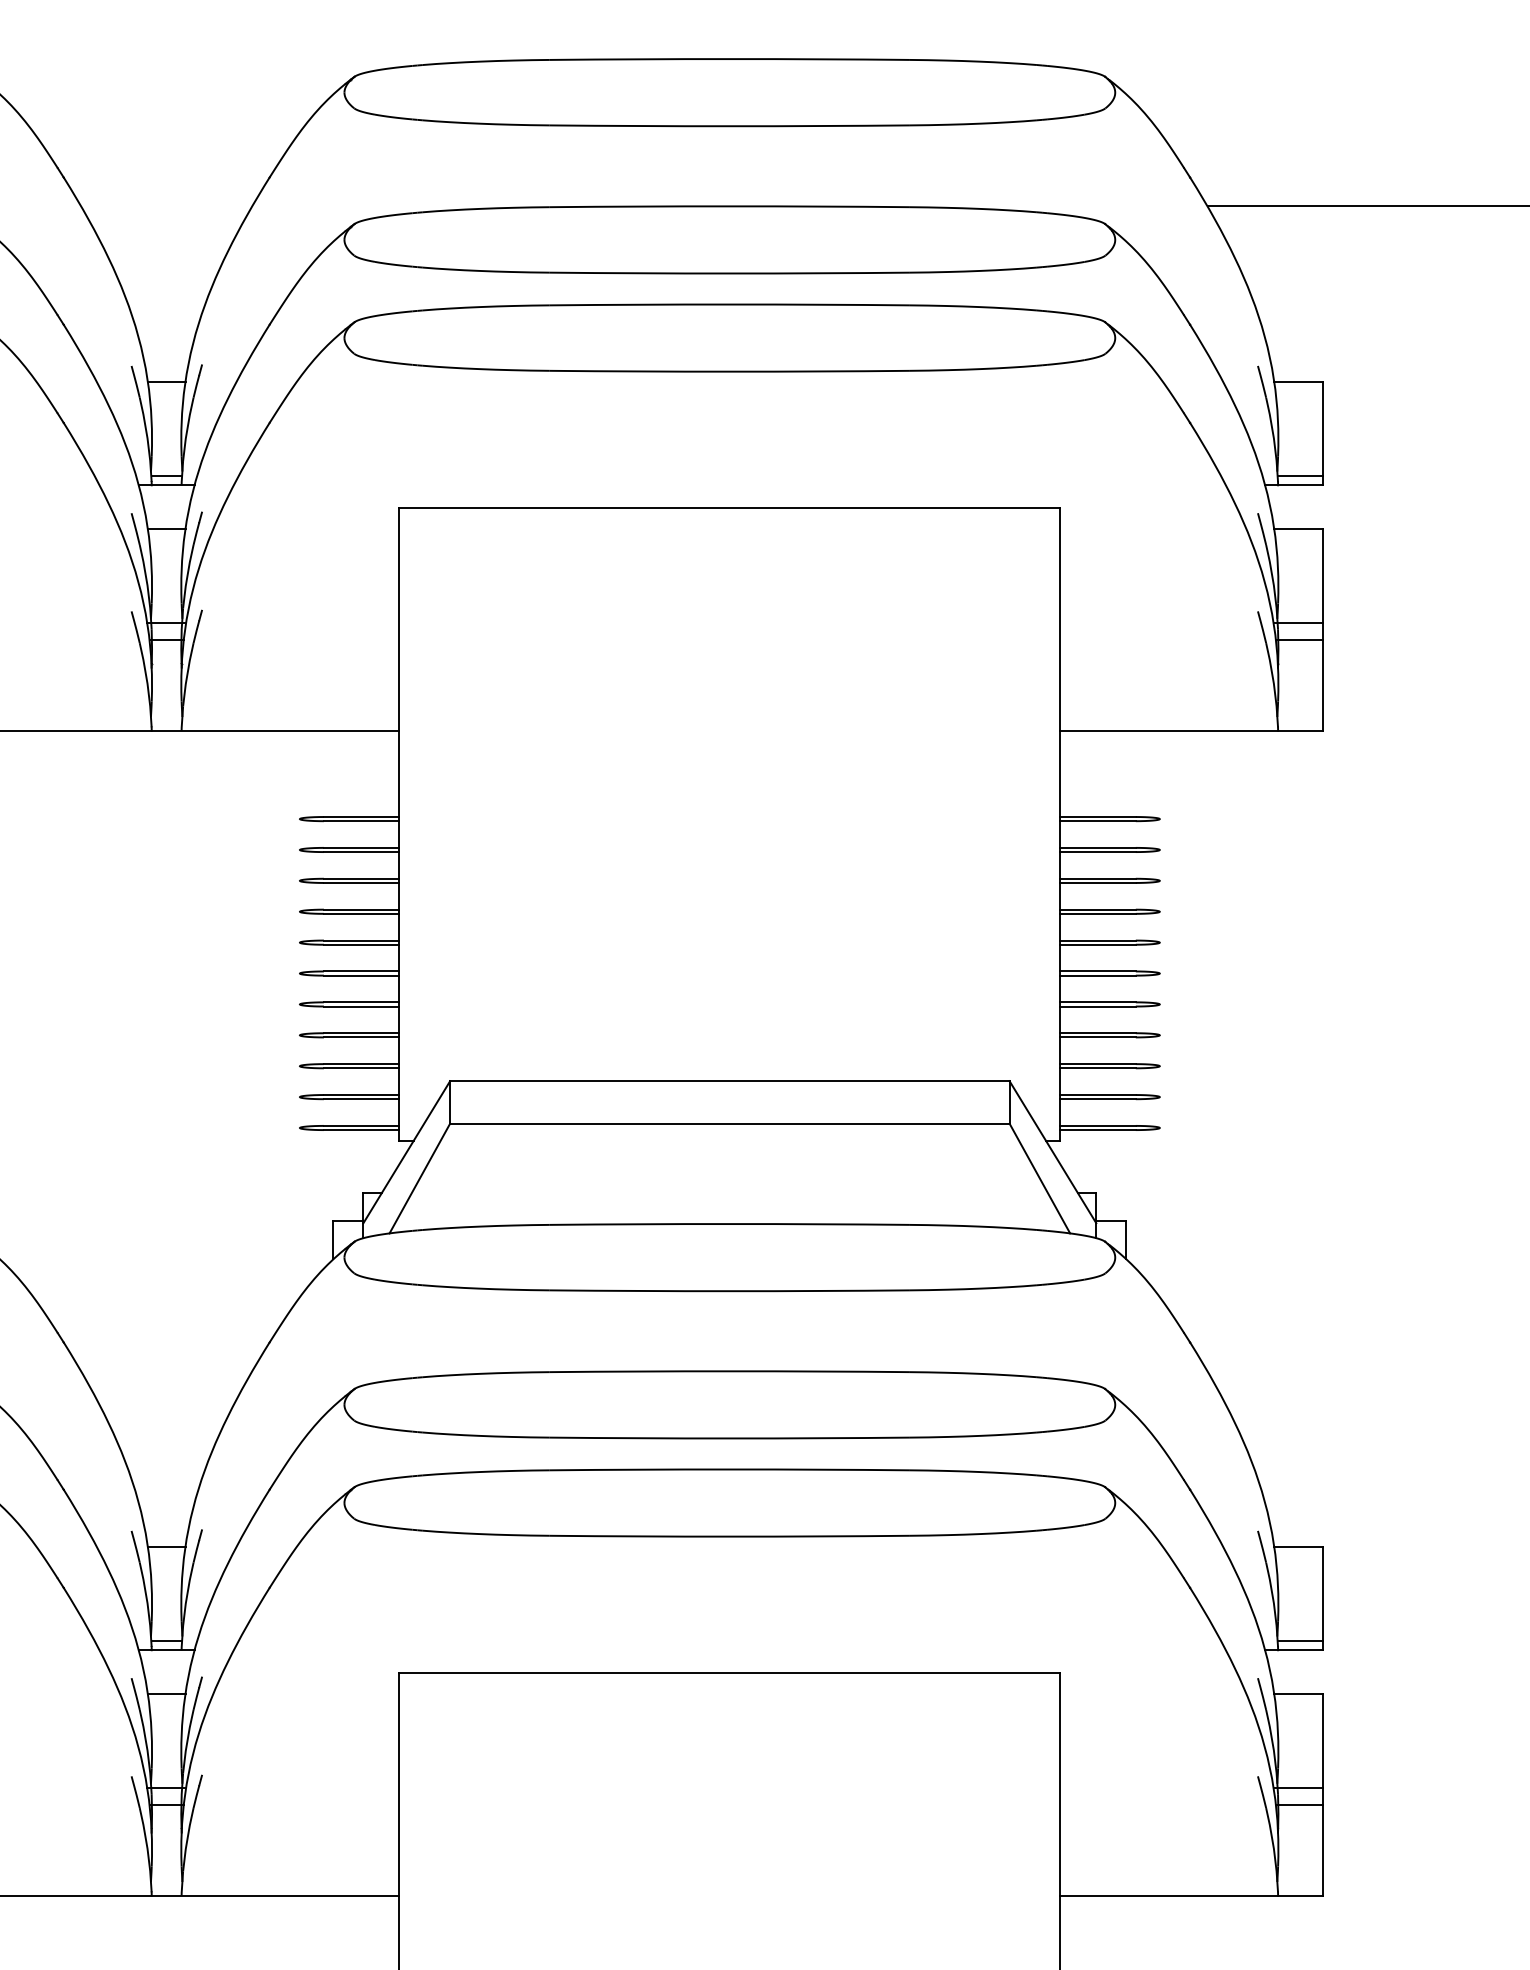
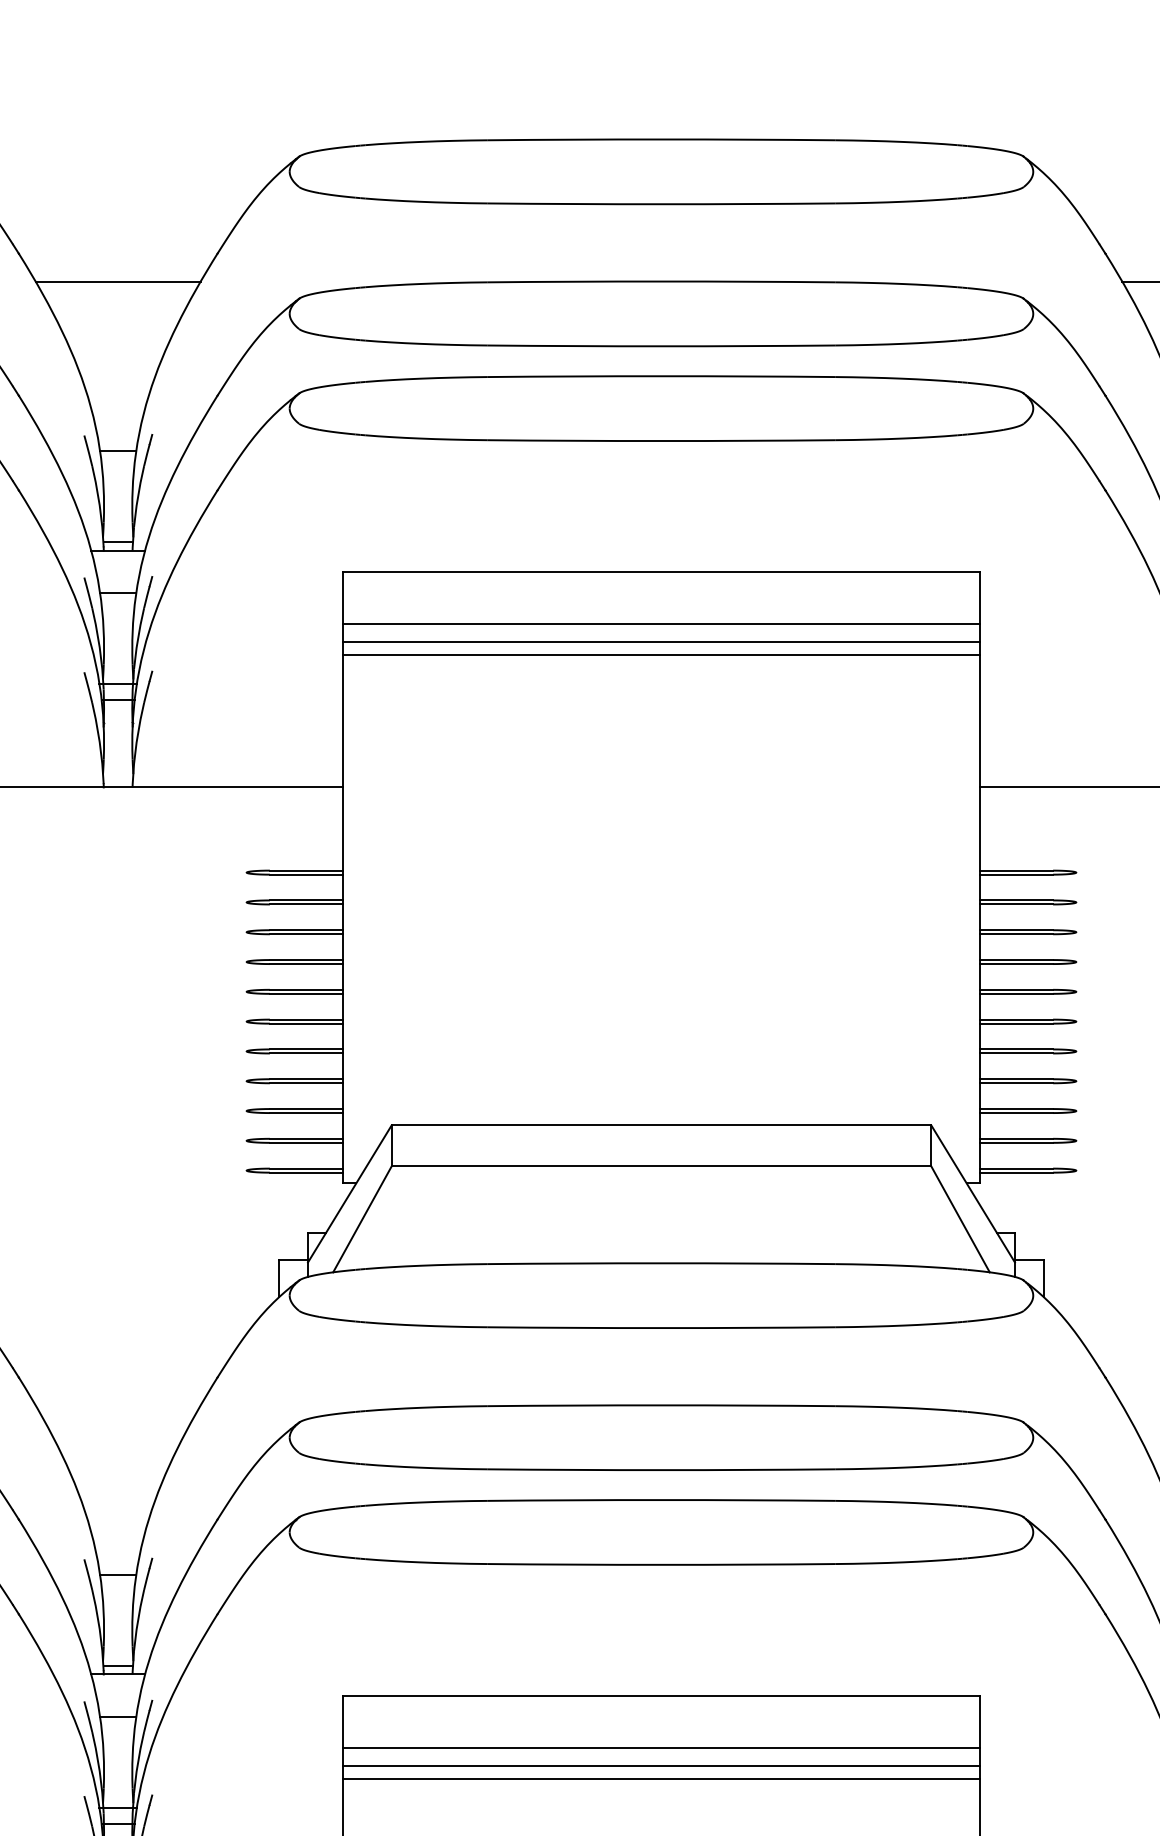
line: (166, 206) -> (118, 281), added
line: (729, 561) -> (661, 624), added
line: (729, 580) -> (661, 642), added
line: (729, 593) -> (661, 655), added
line: (729, 1726) -> (661, 1748), added
line: (729, 1745) -> (661, 1766), added
line: (729, 1758) -> (661, 1778), added

